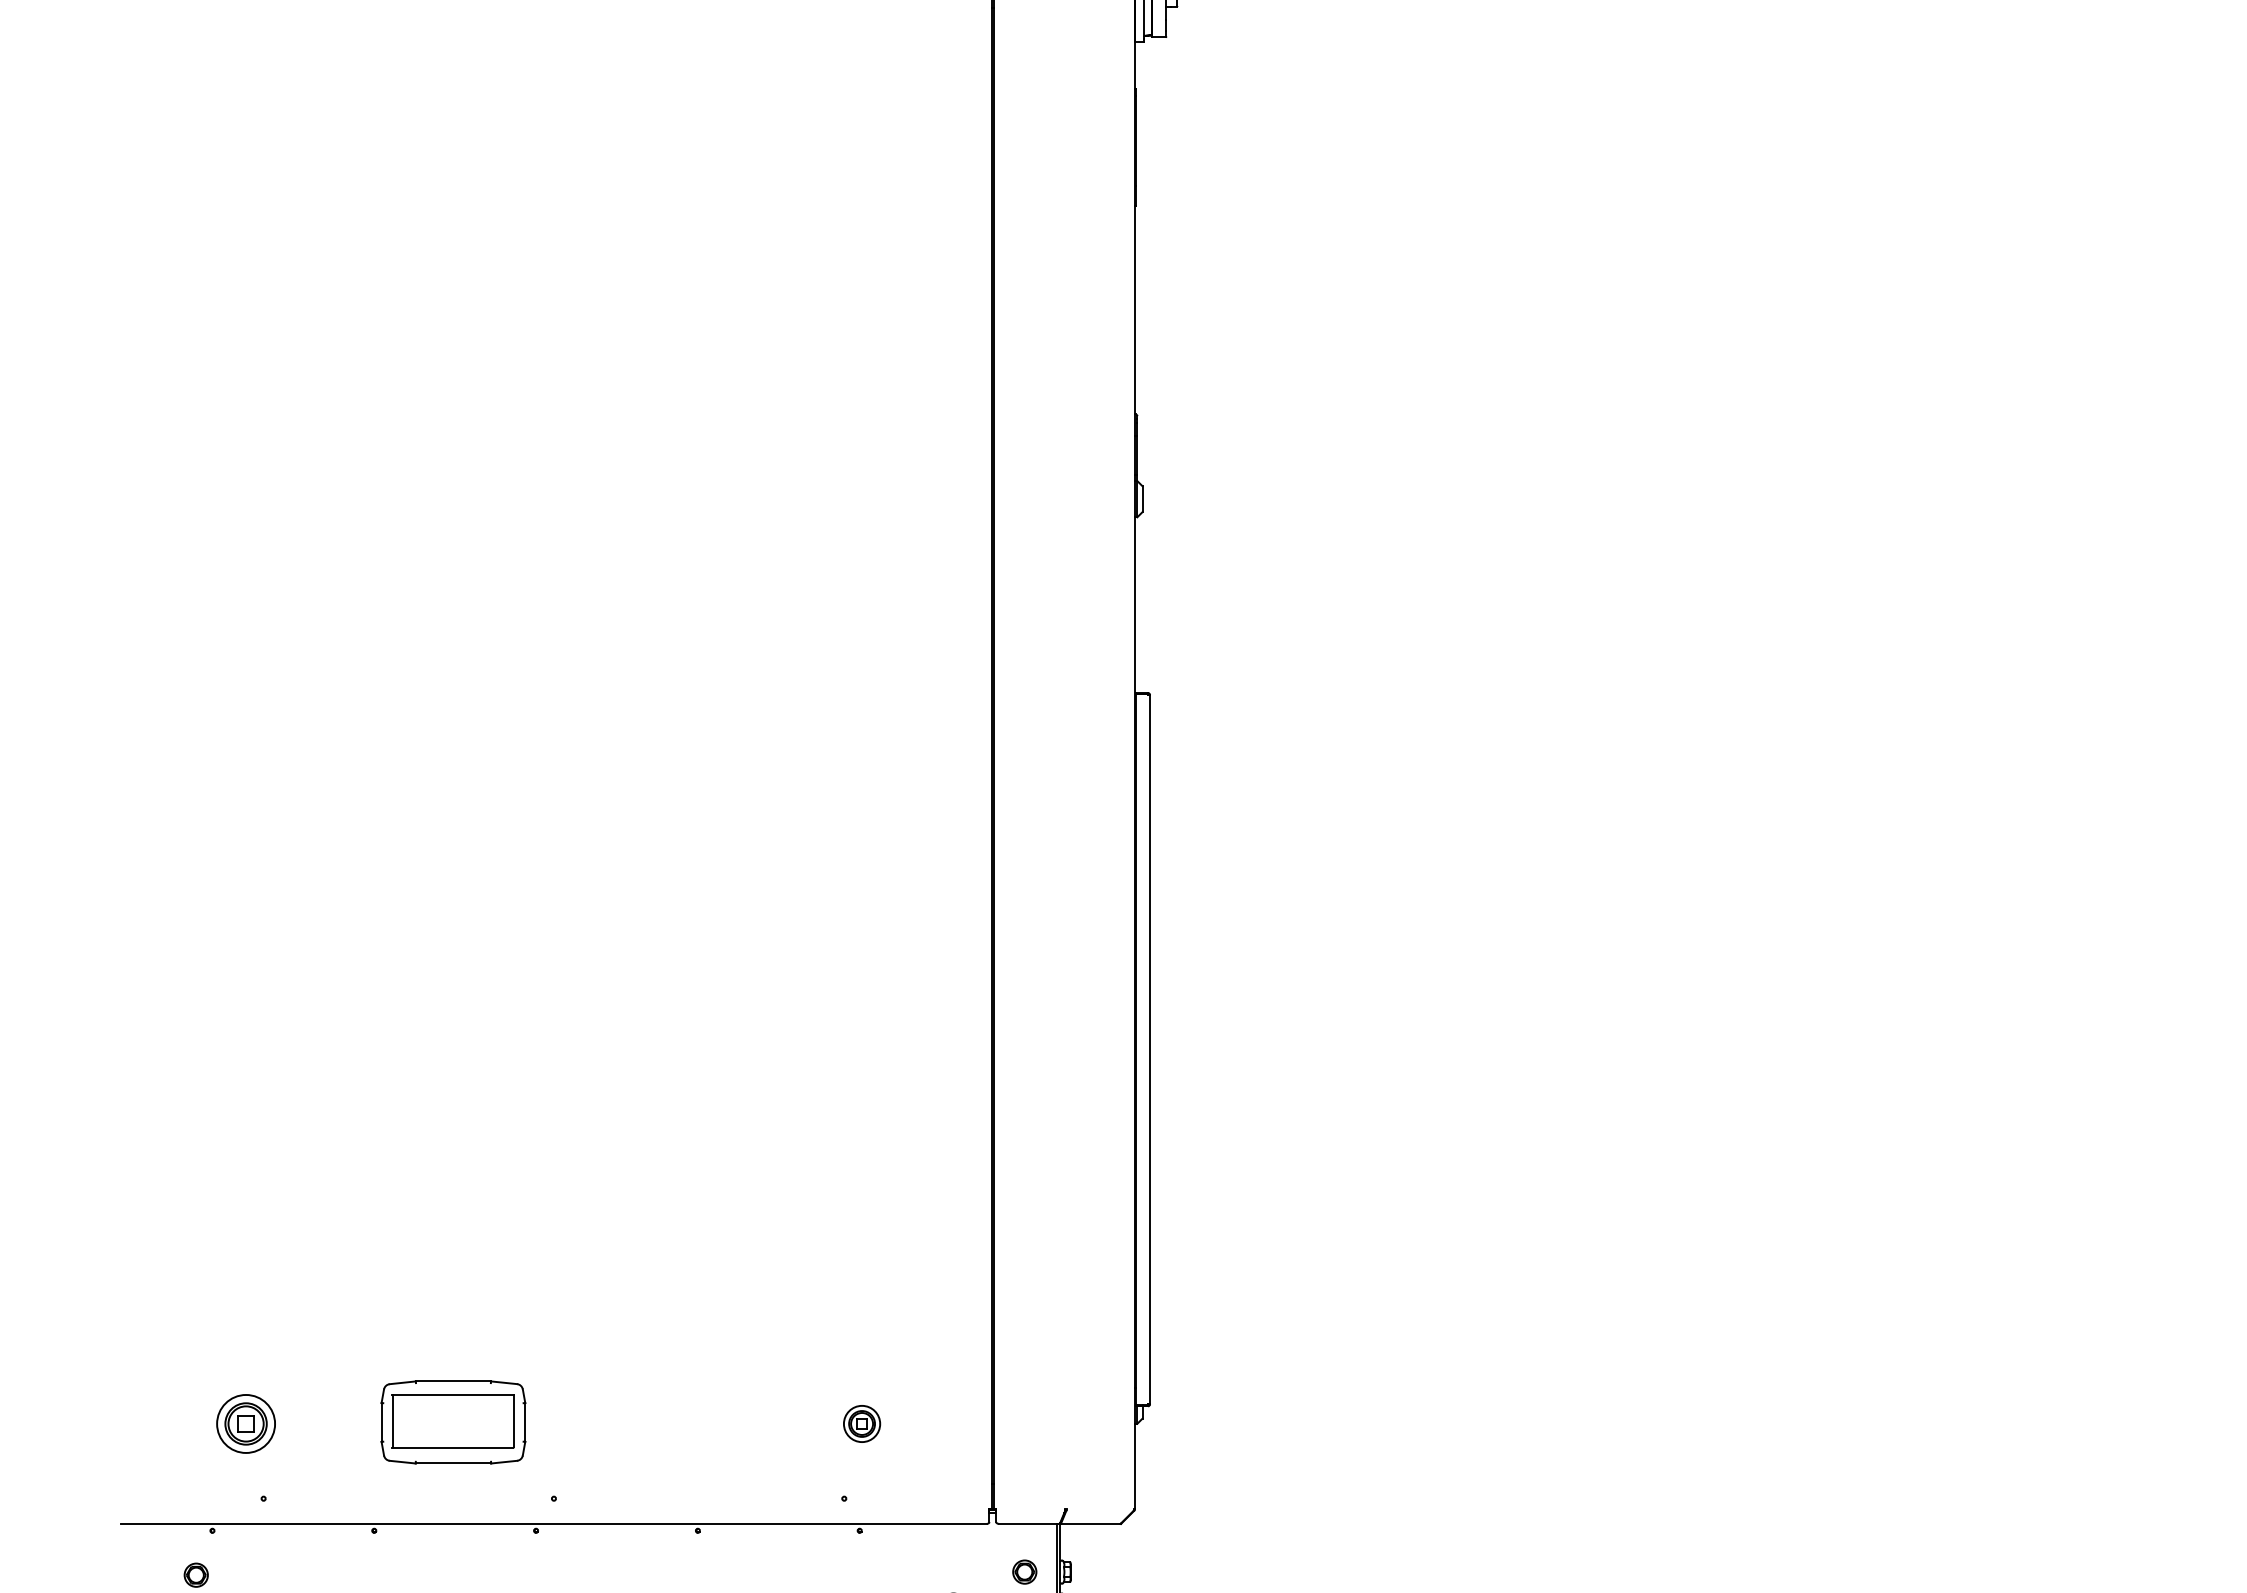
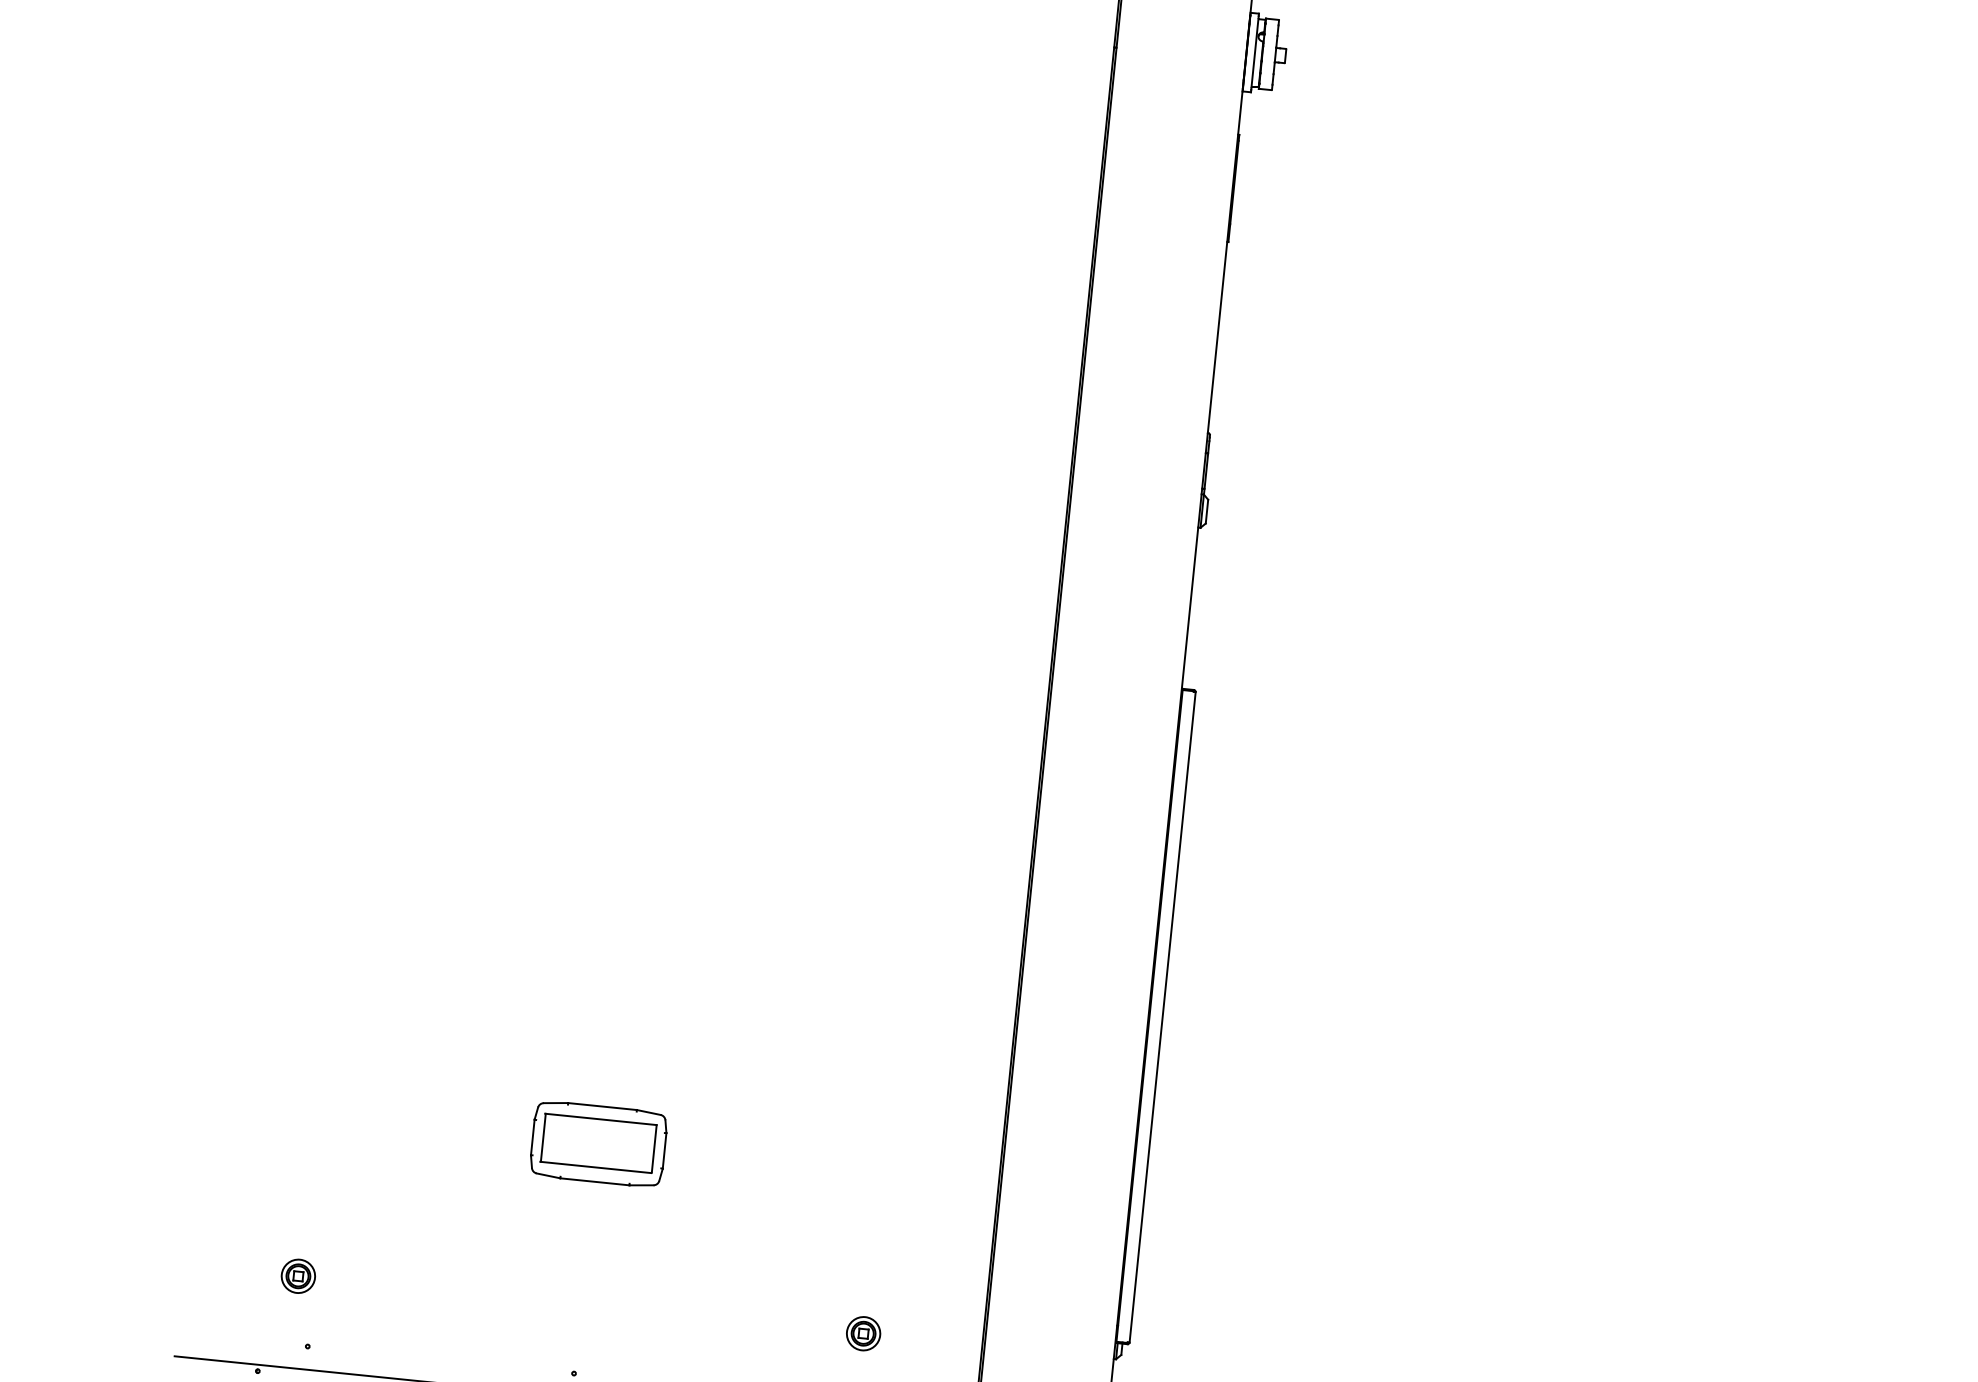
part: (453, 1422) -> (598, 1144), moved
part: (245, 1423) -> (298, 1275), size x0.62

